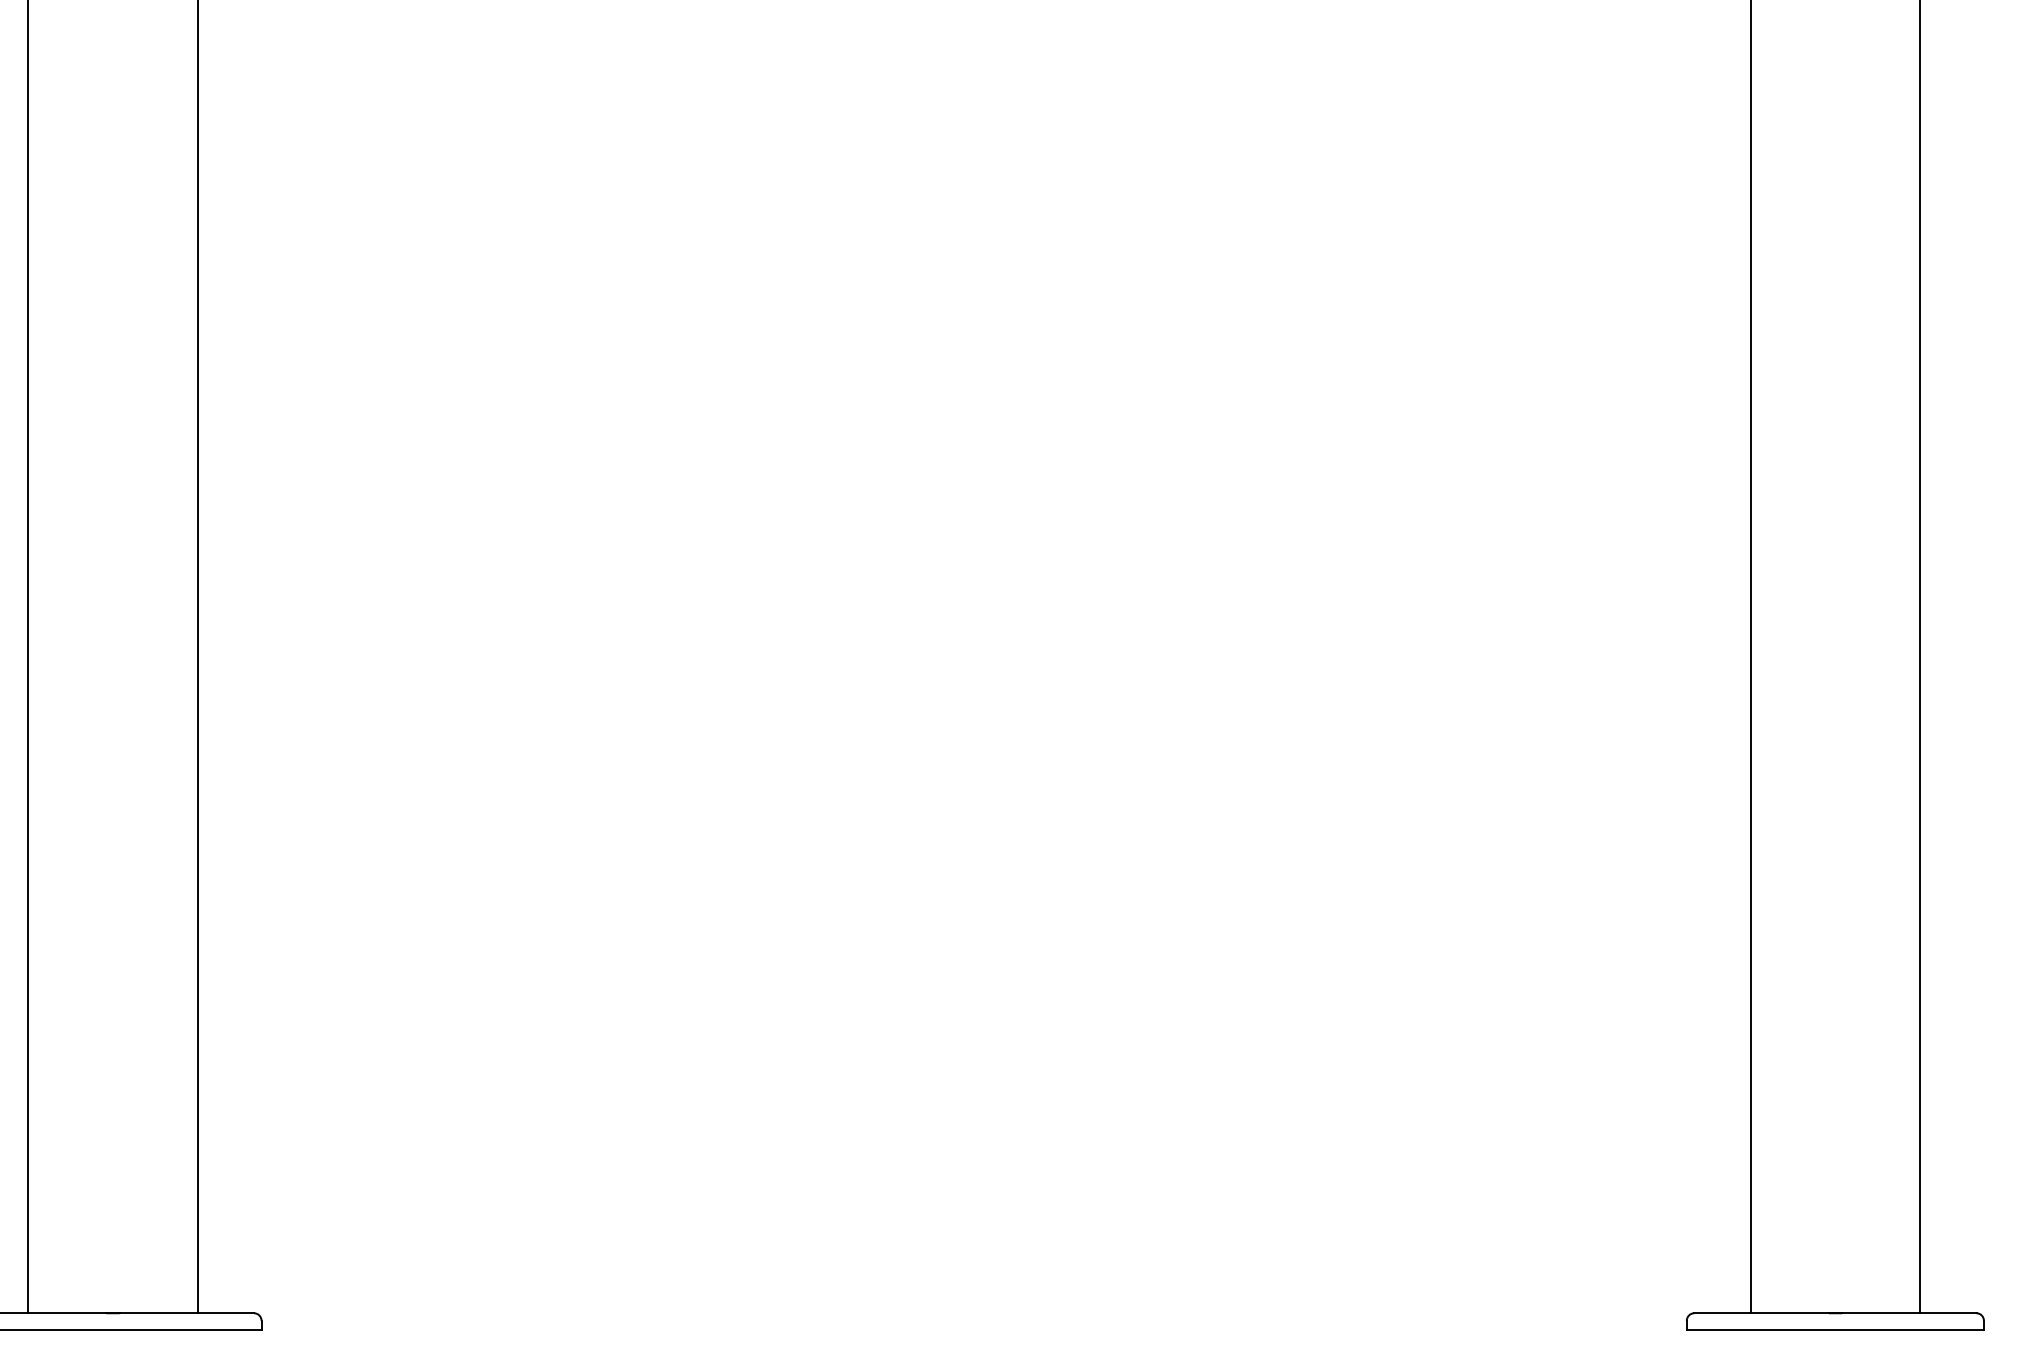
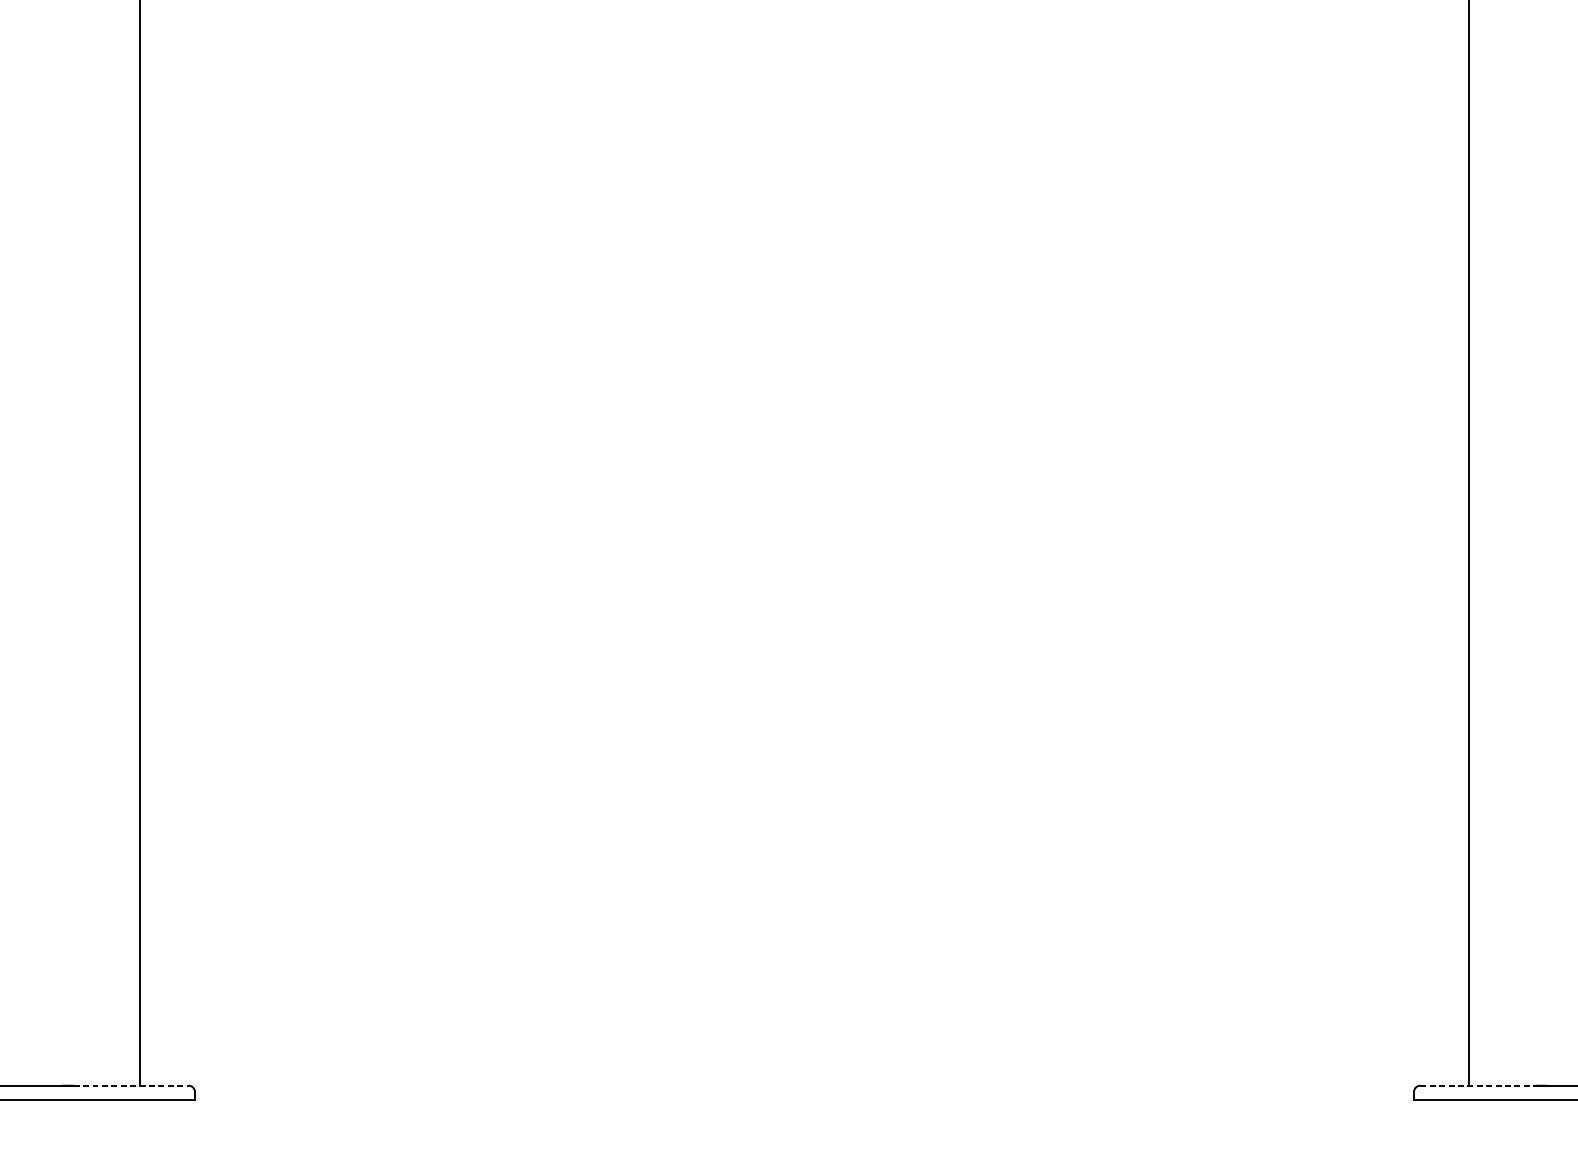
line: (187, 1313) -> (131, 1085), solid -> dashed
line: (1761, 1313) -> (1477, 1085), solid -> dashed

